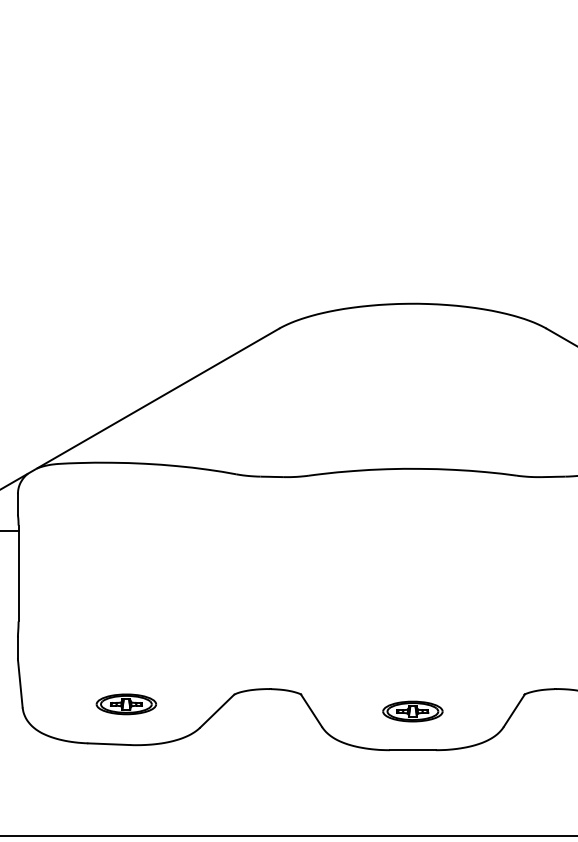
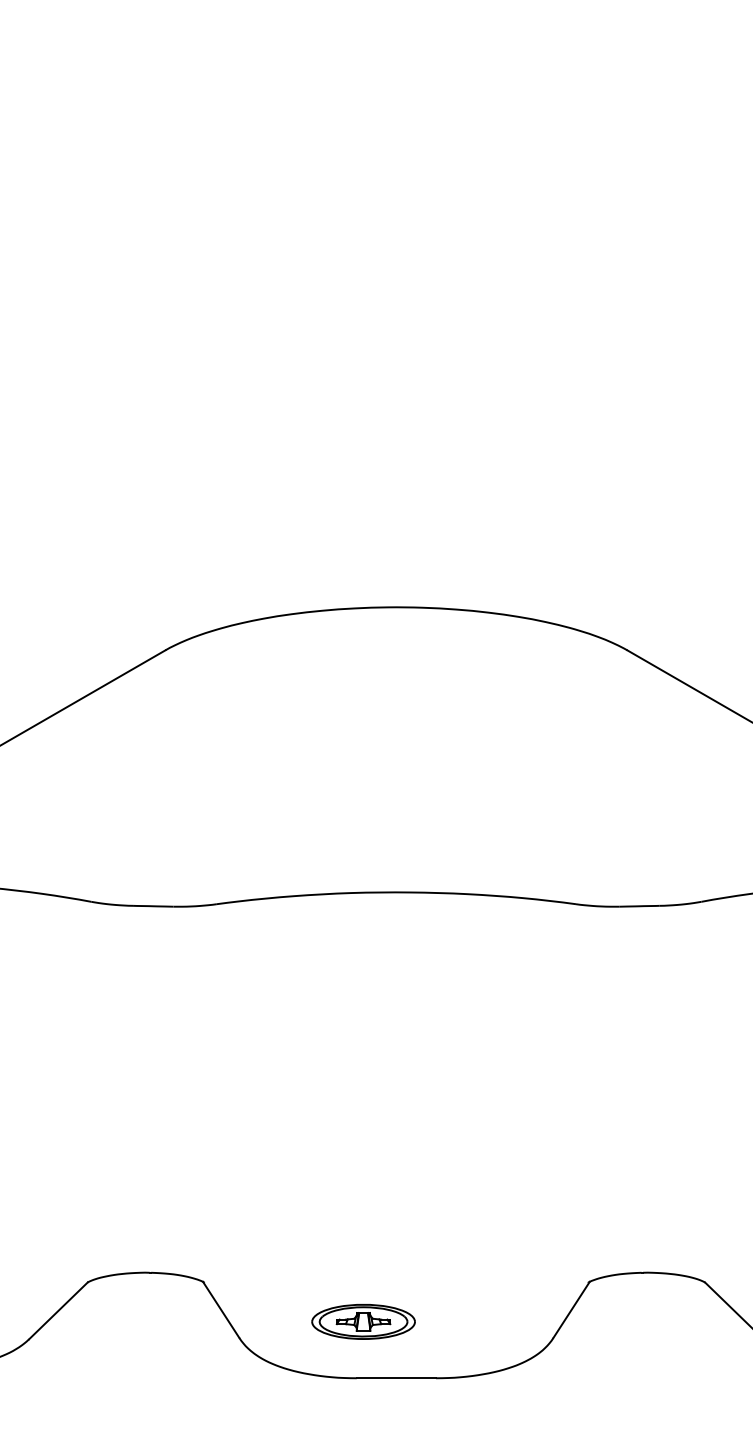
part: (412, 711) -> (362, 1321), moved

